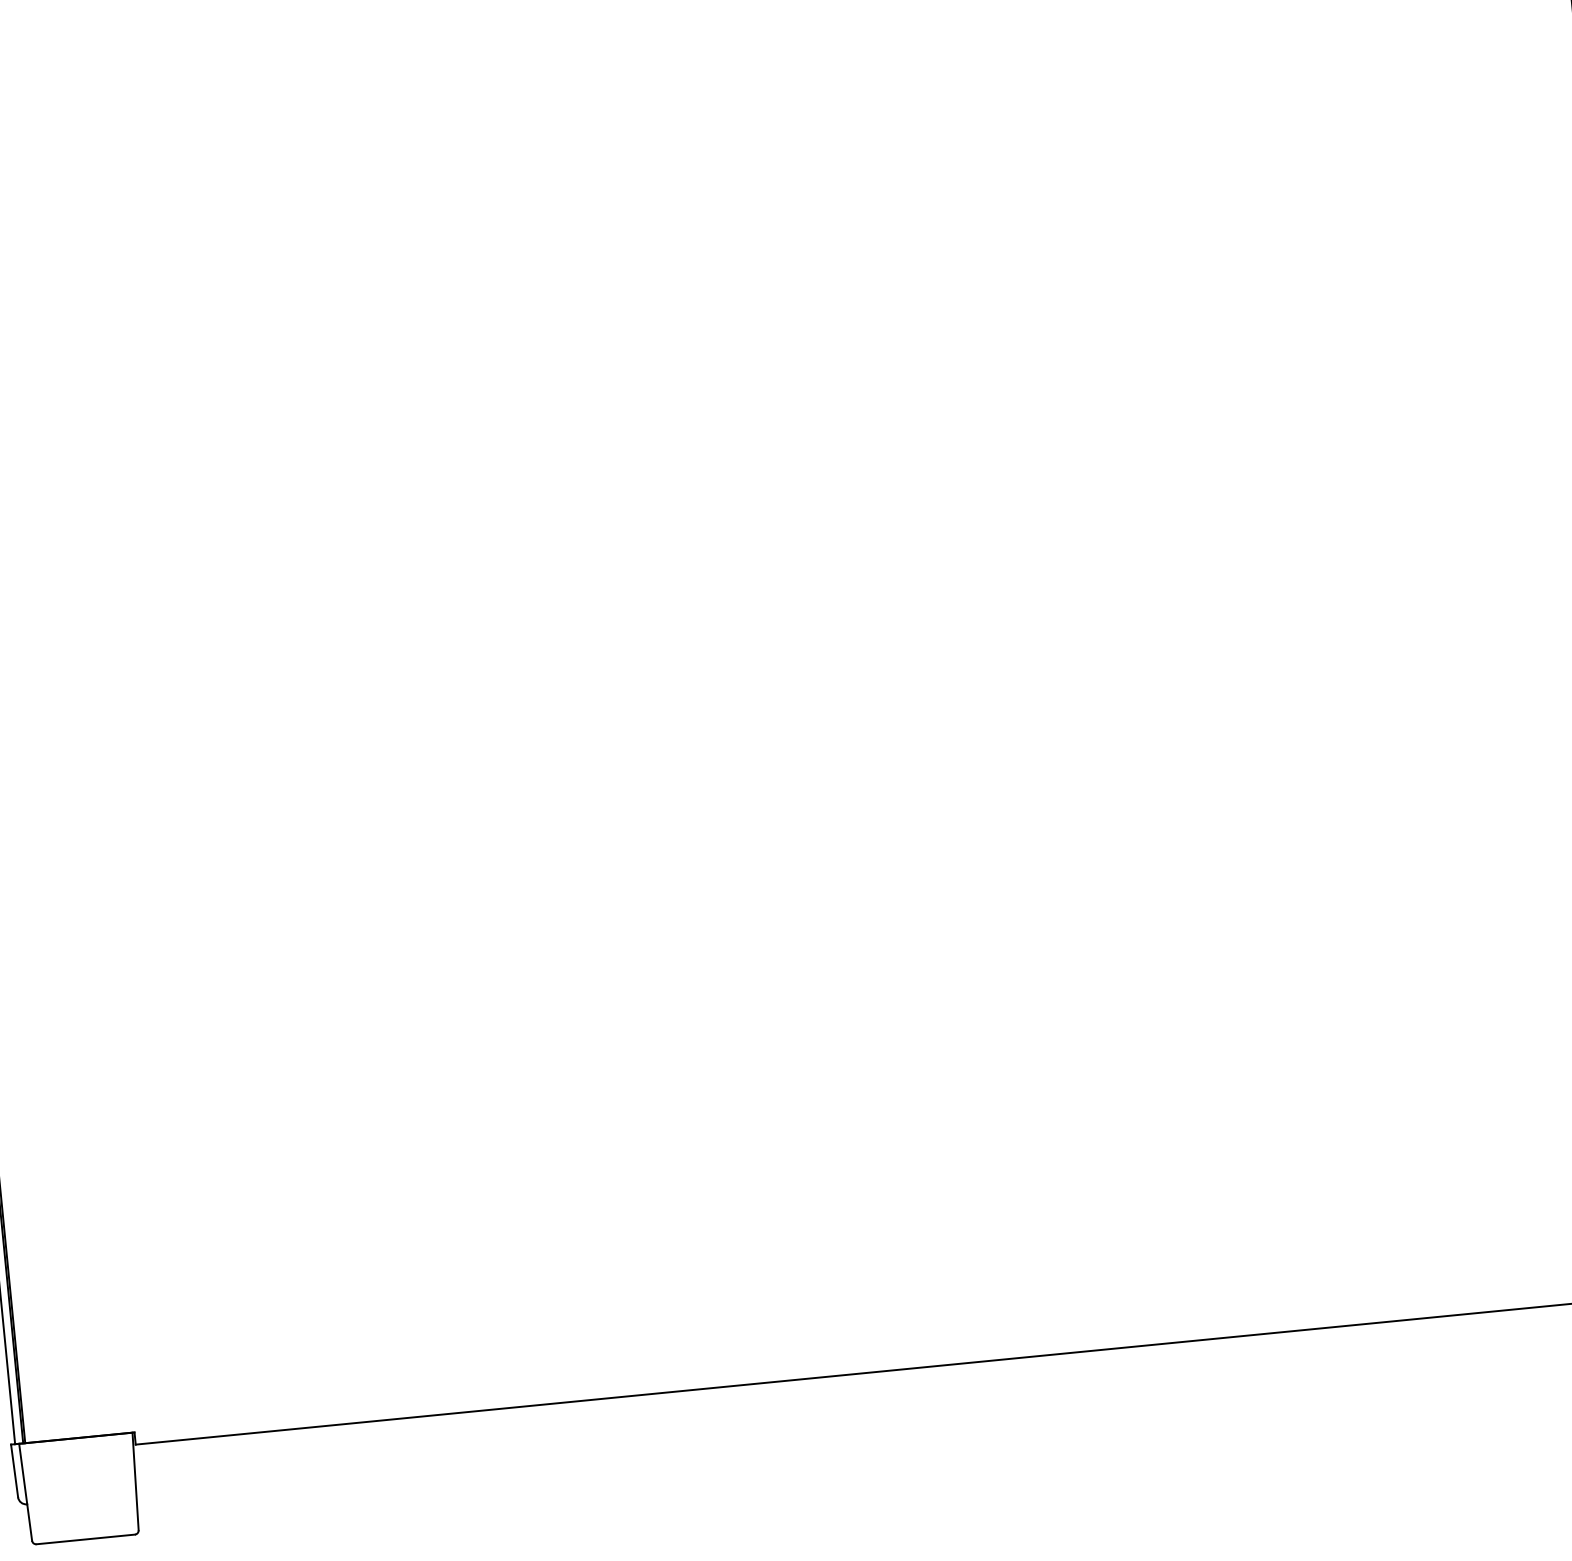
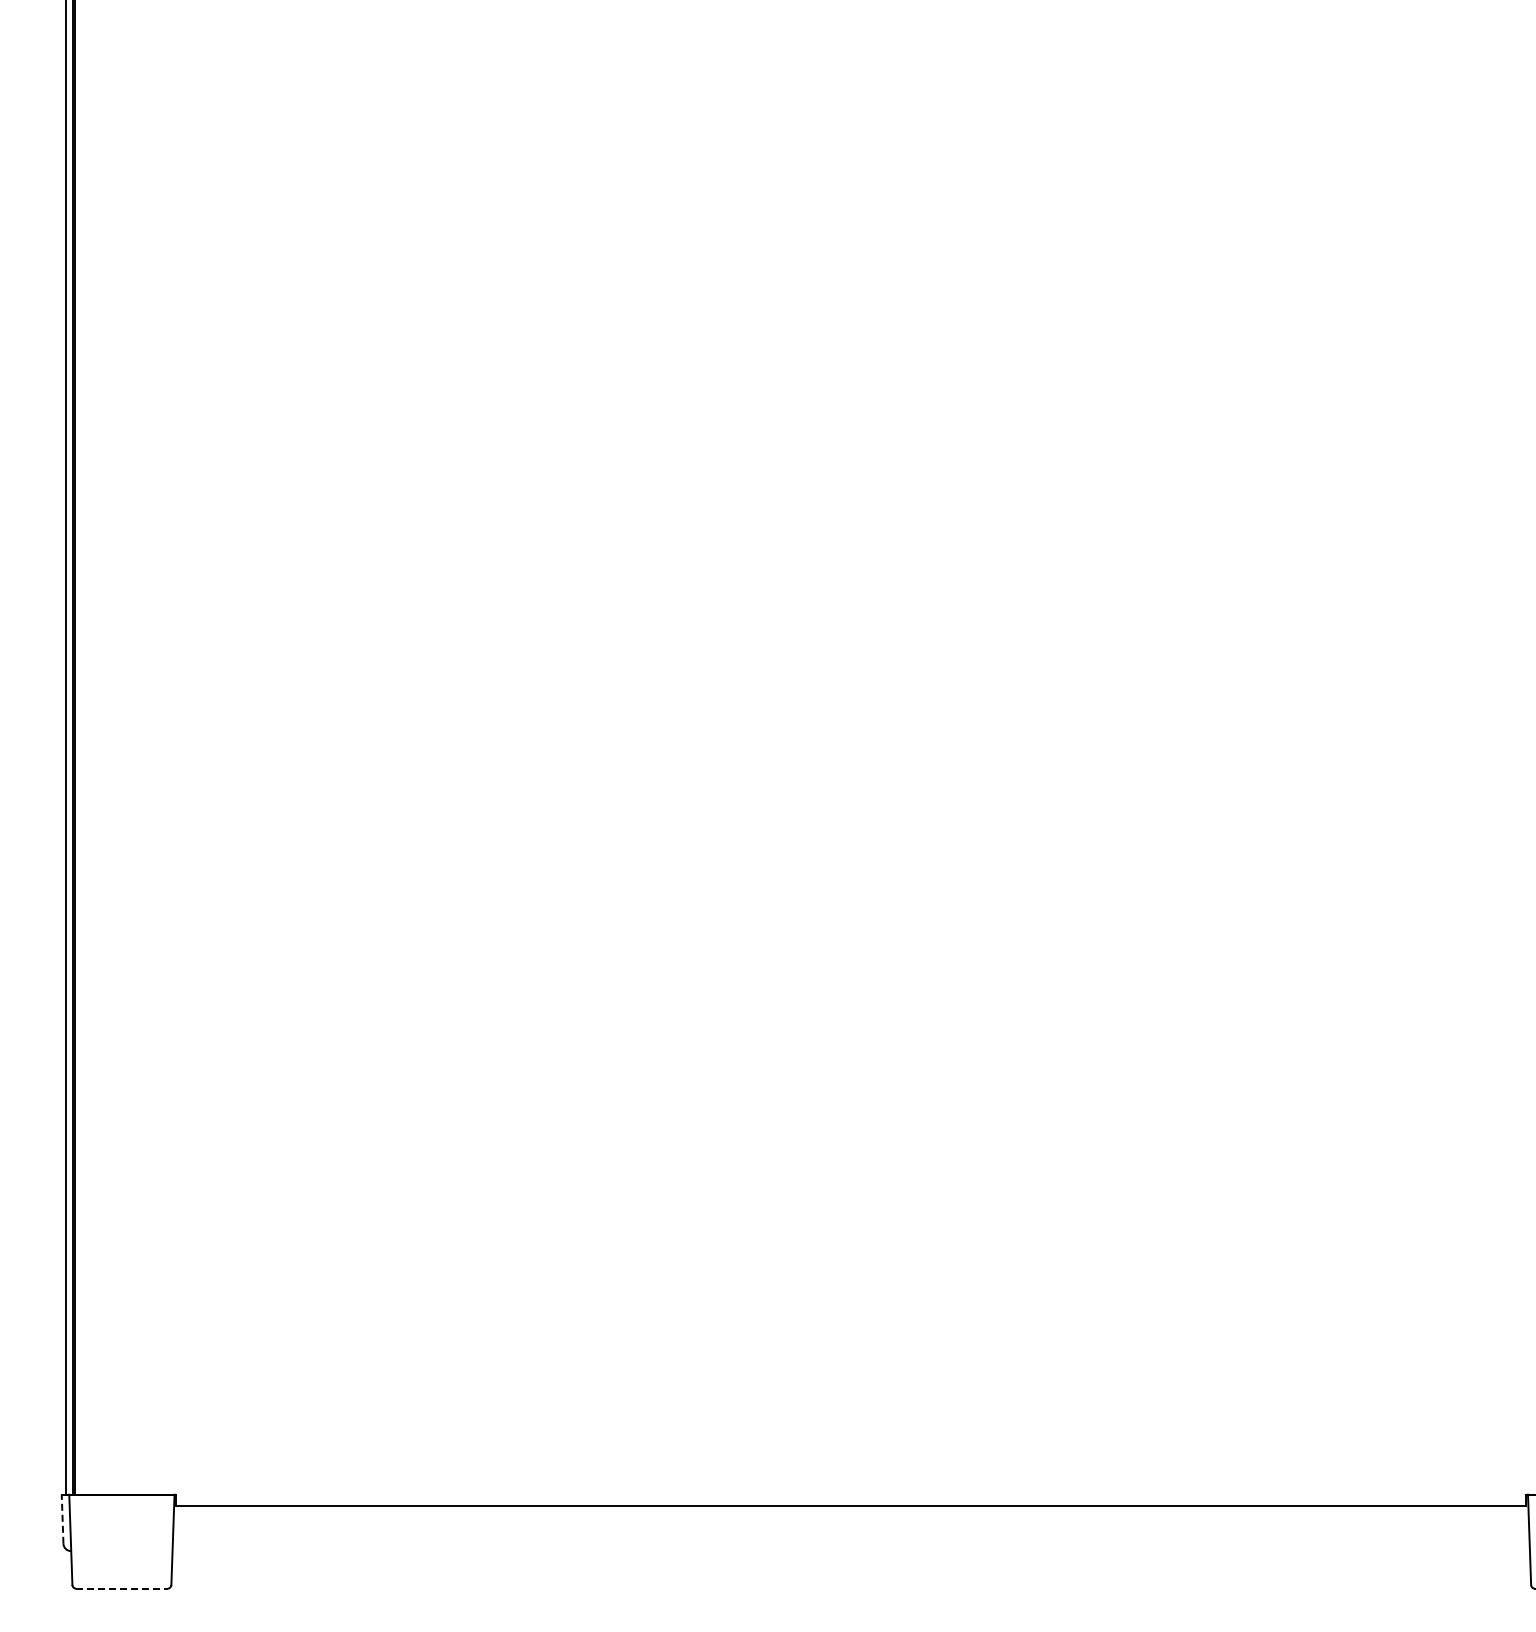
line: (14, 1471) -> (62, 1519), solid -> dashed
line: (85, 1539) -> (121, 1588), solid -> dashed

